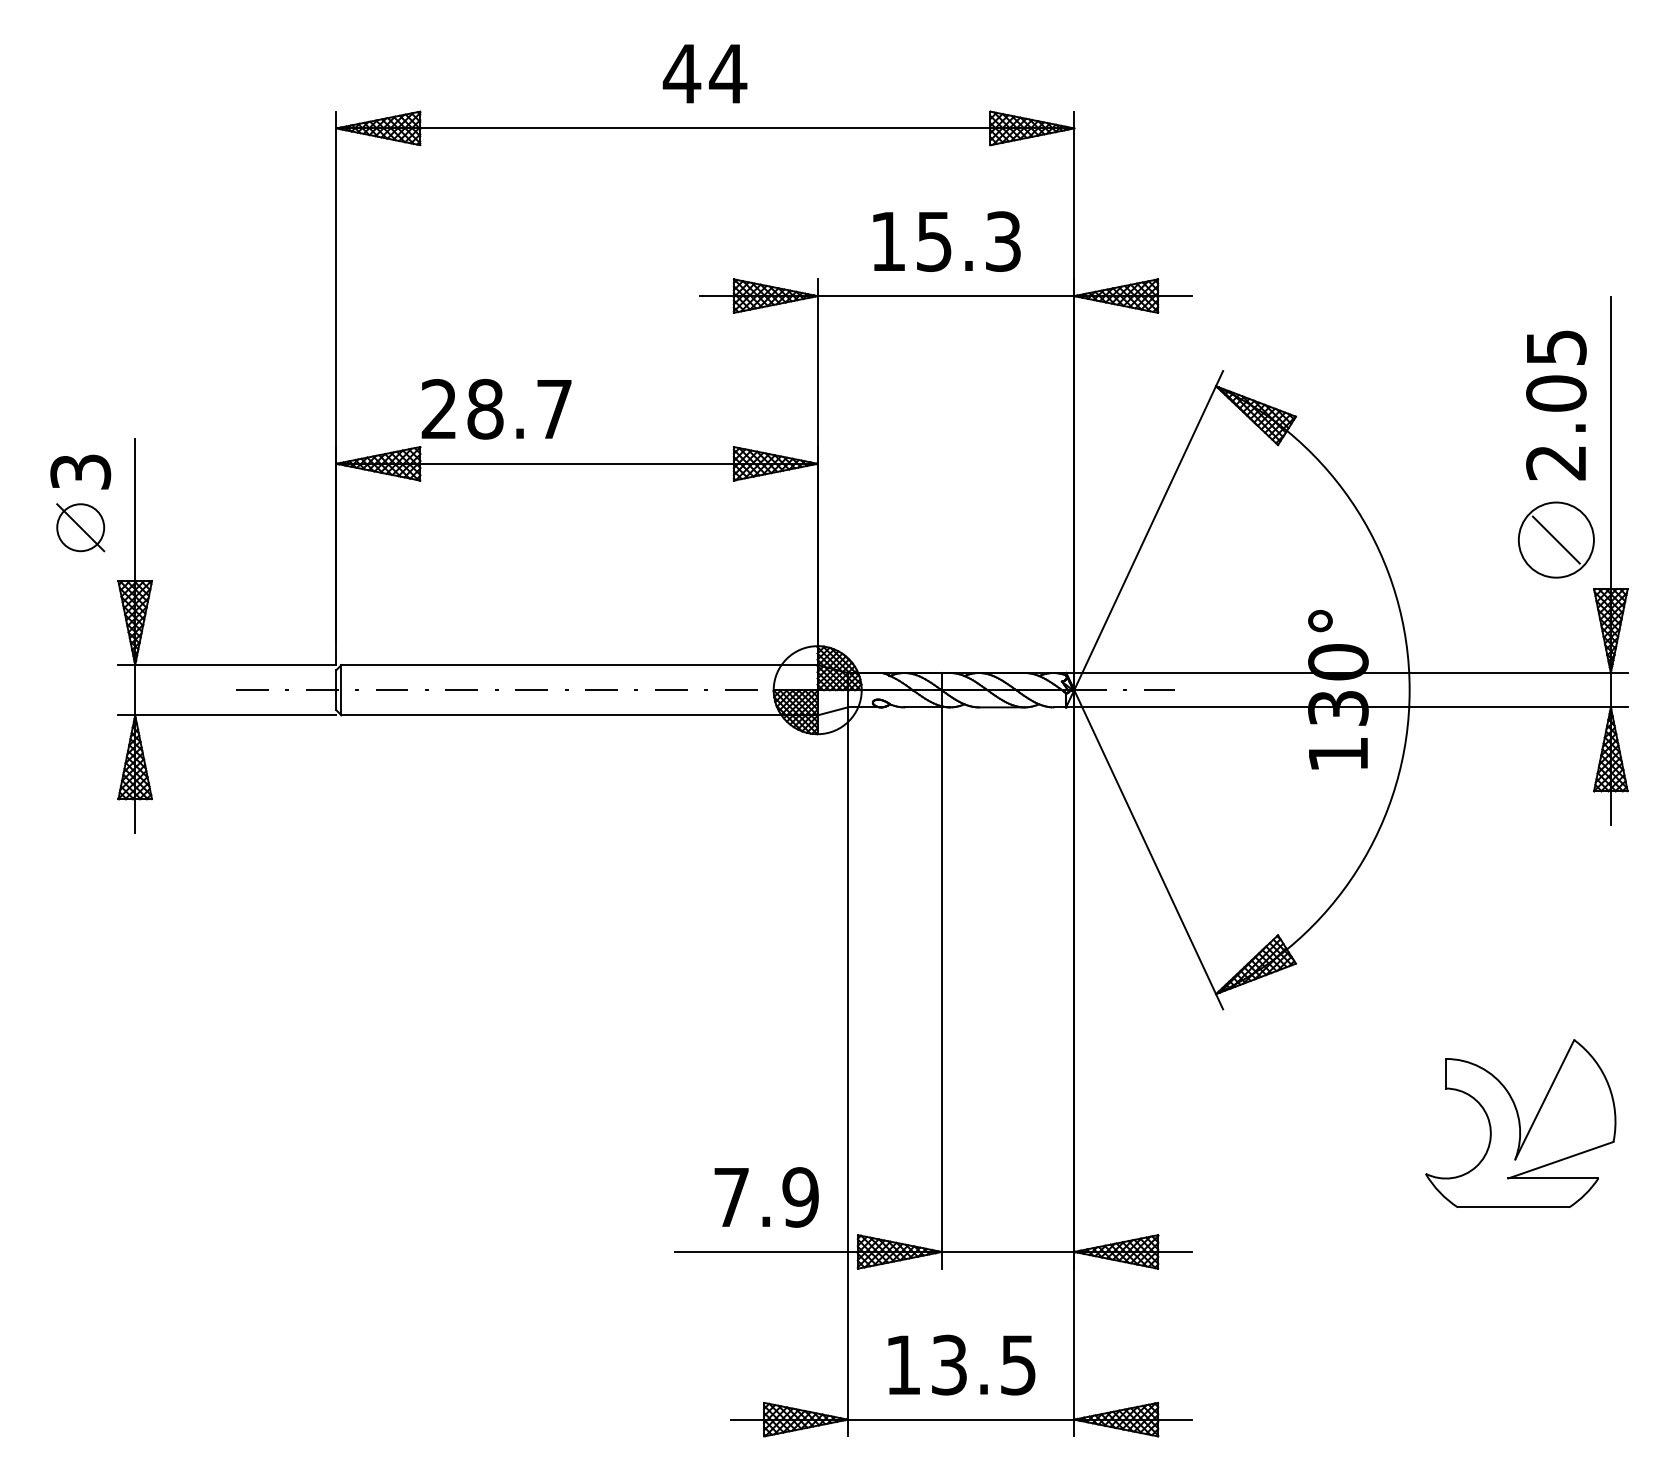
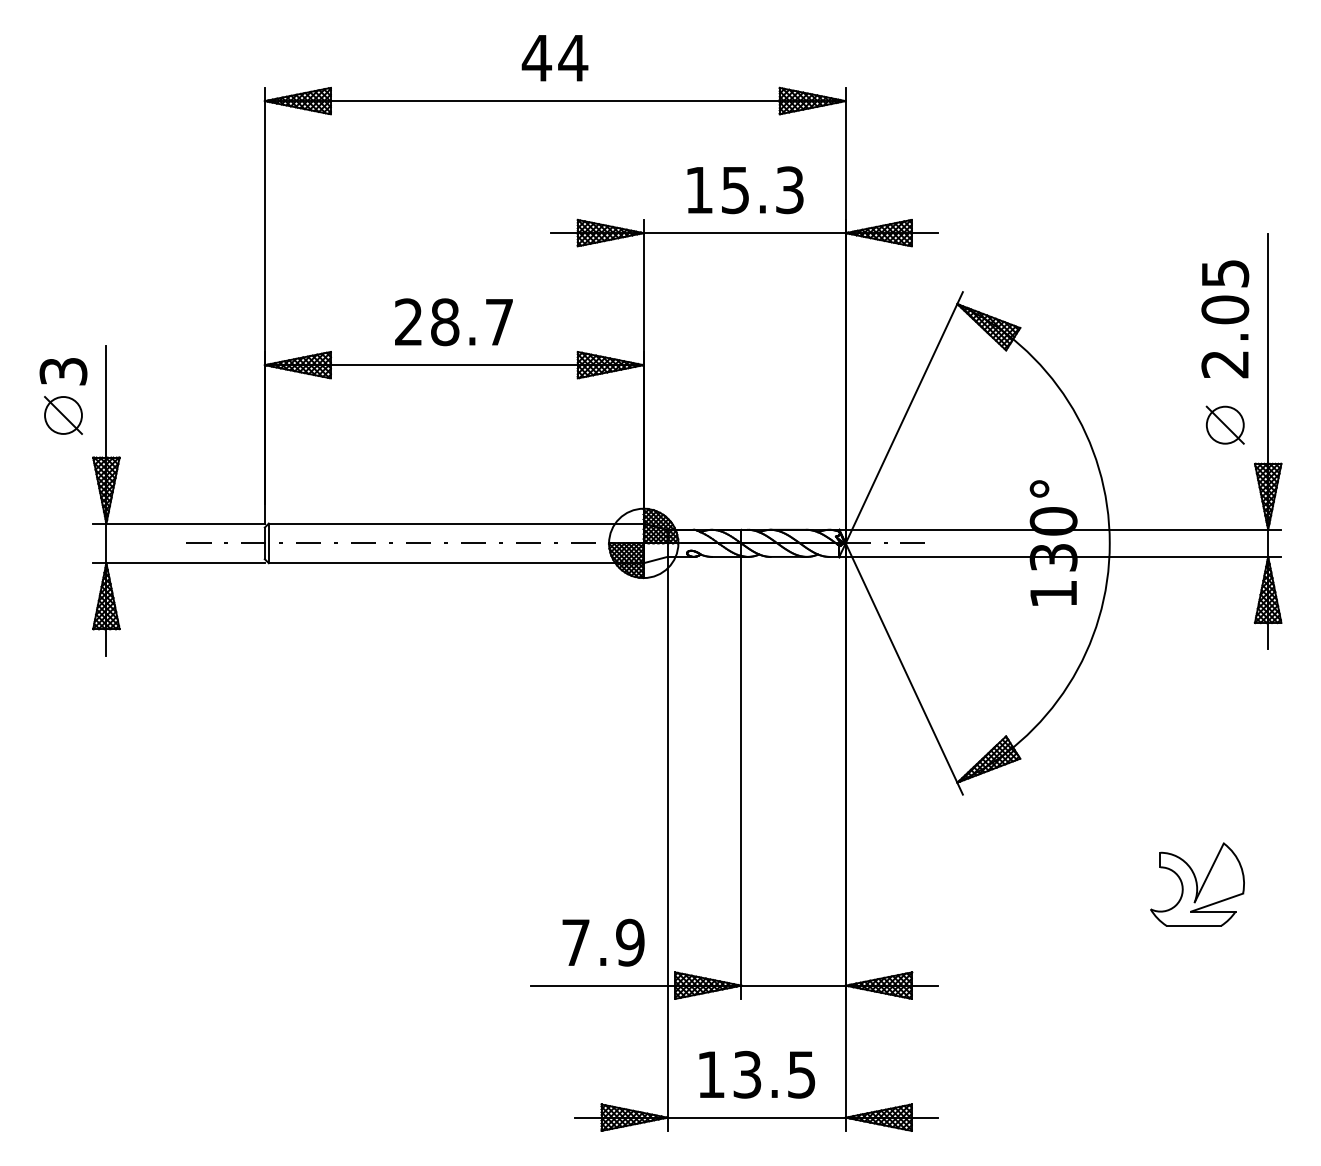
text: (496, 409) -> (453, 322), moved
circle: (1555, 539) -> (1224, 424), size x0.62
part: (1521, 1123) -> (1197, 884), size x0.62

